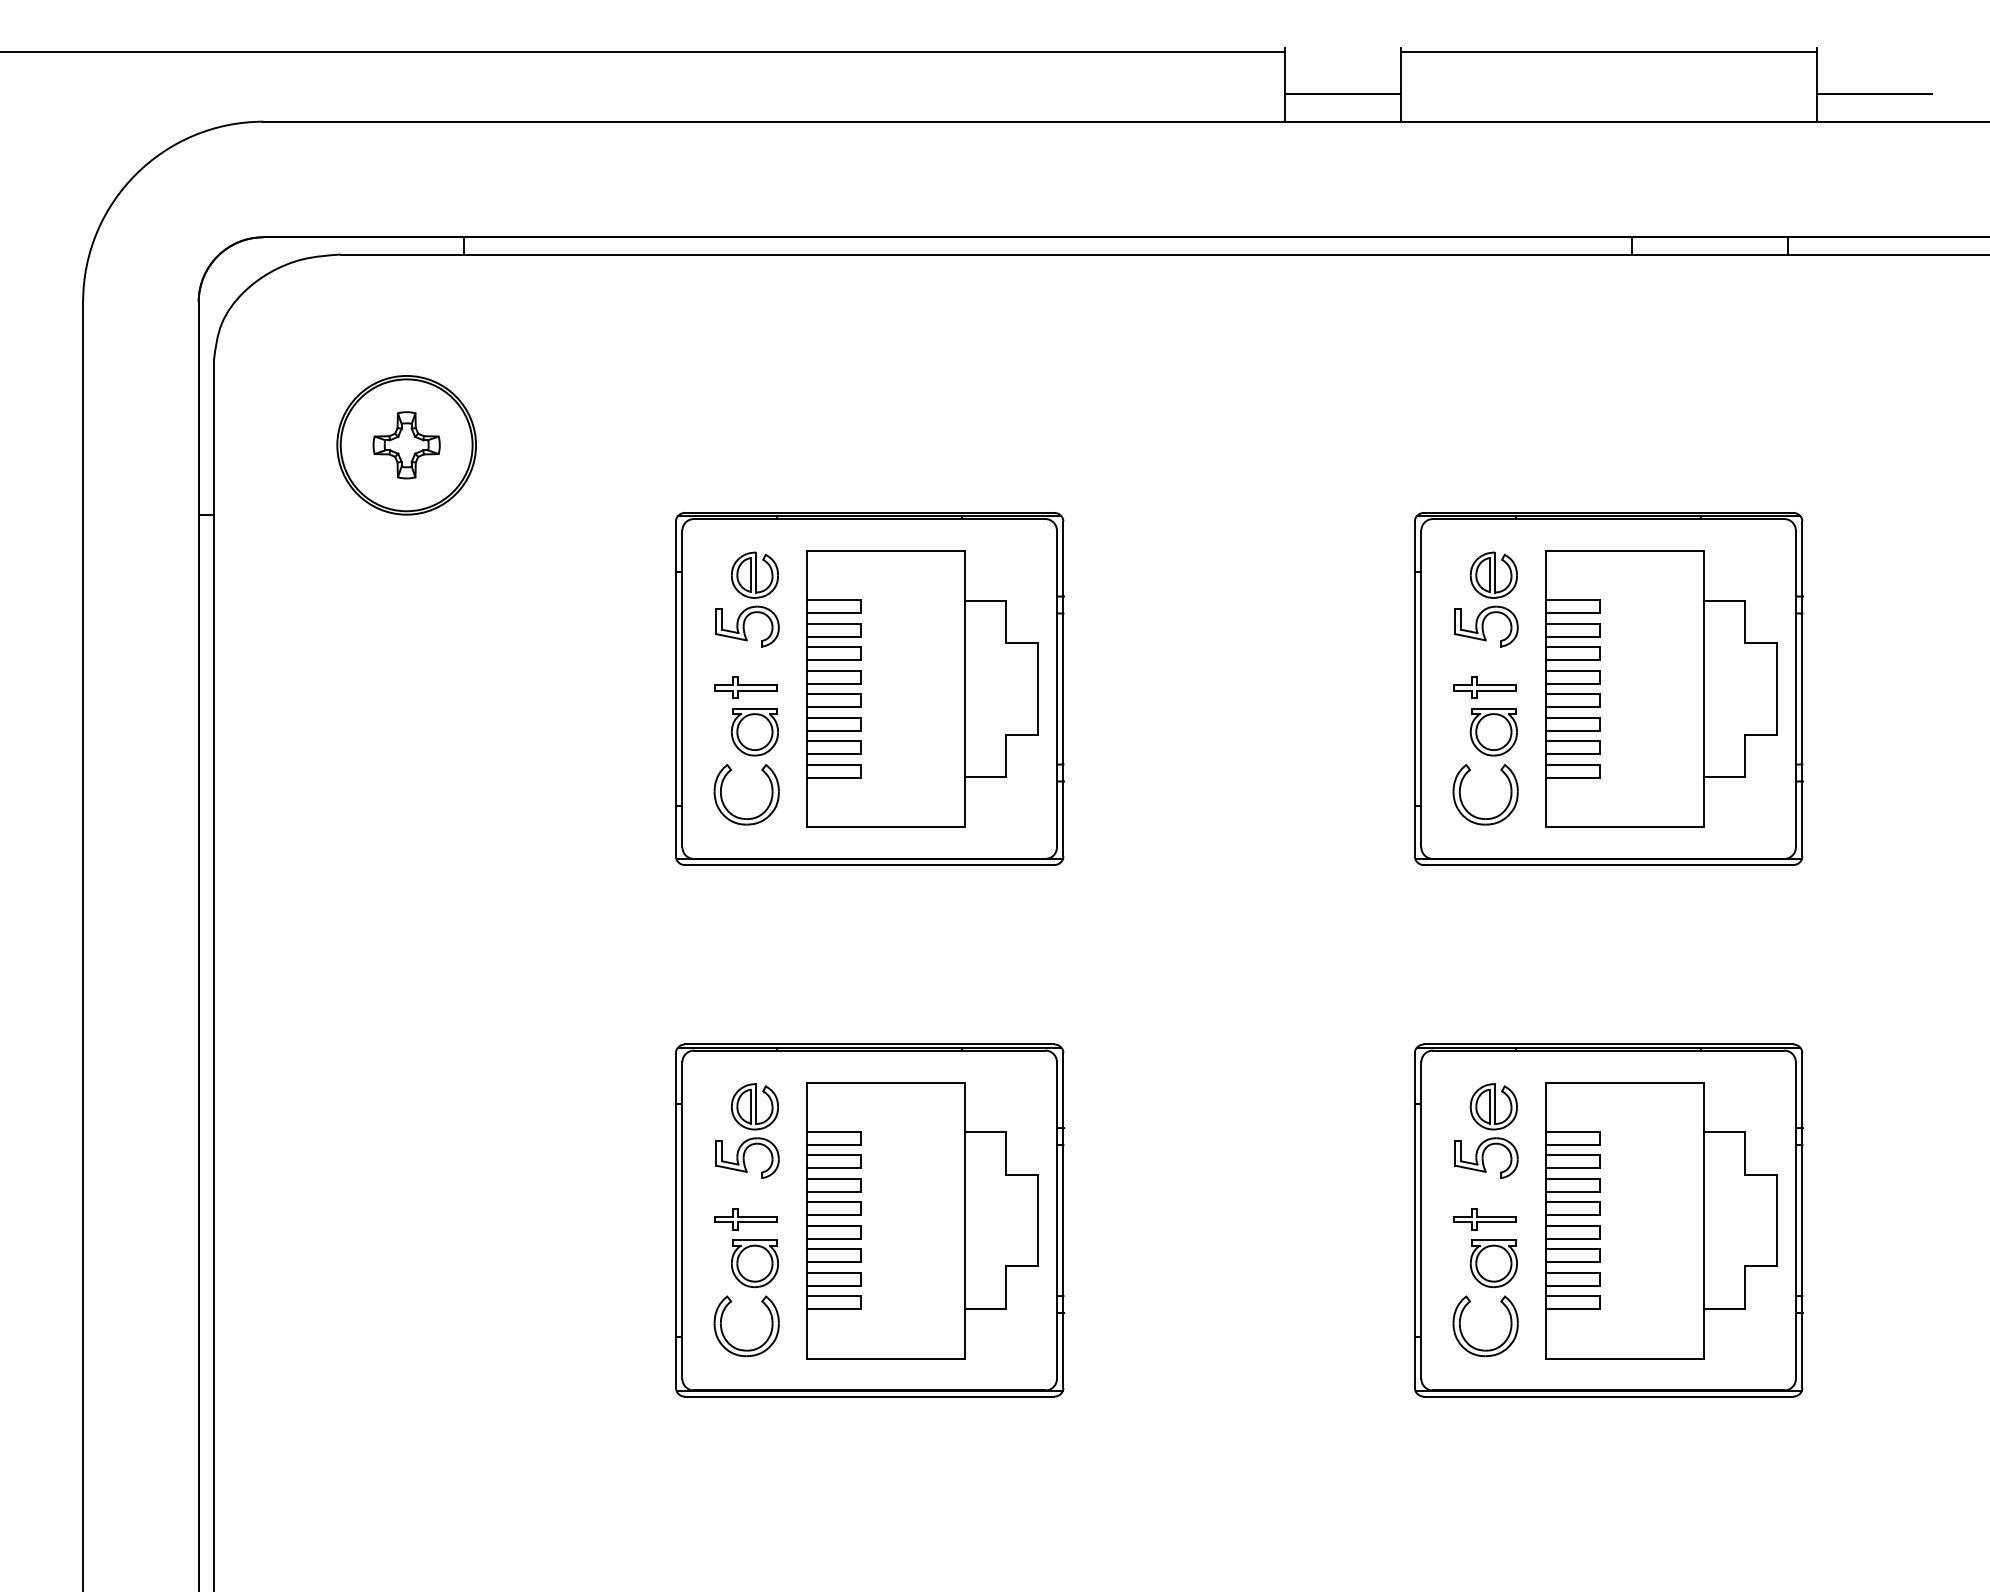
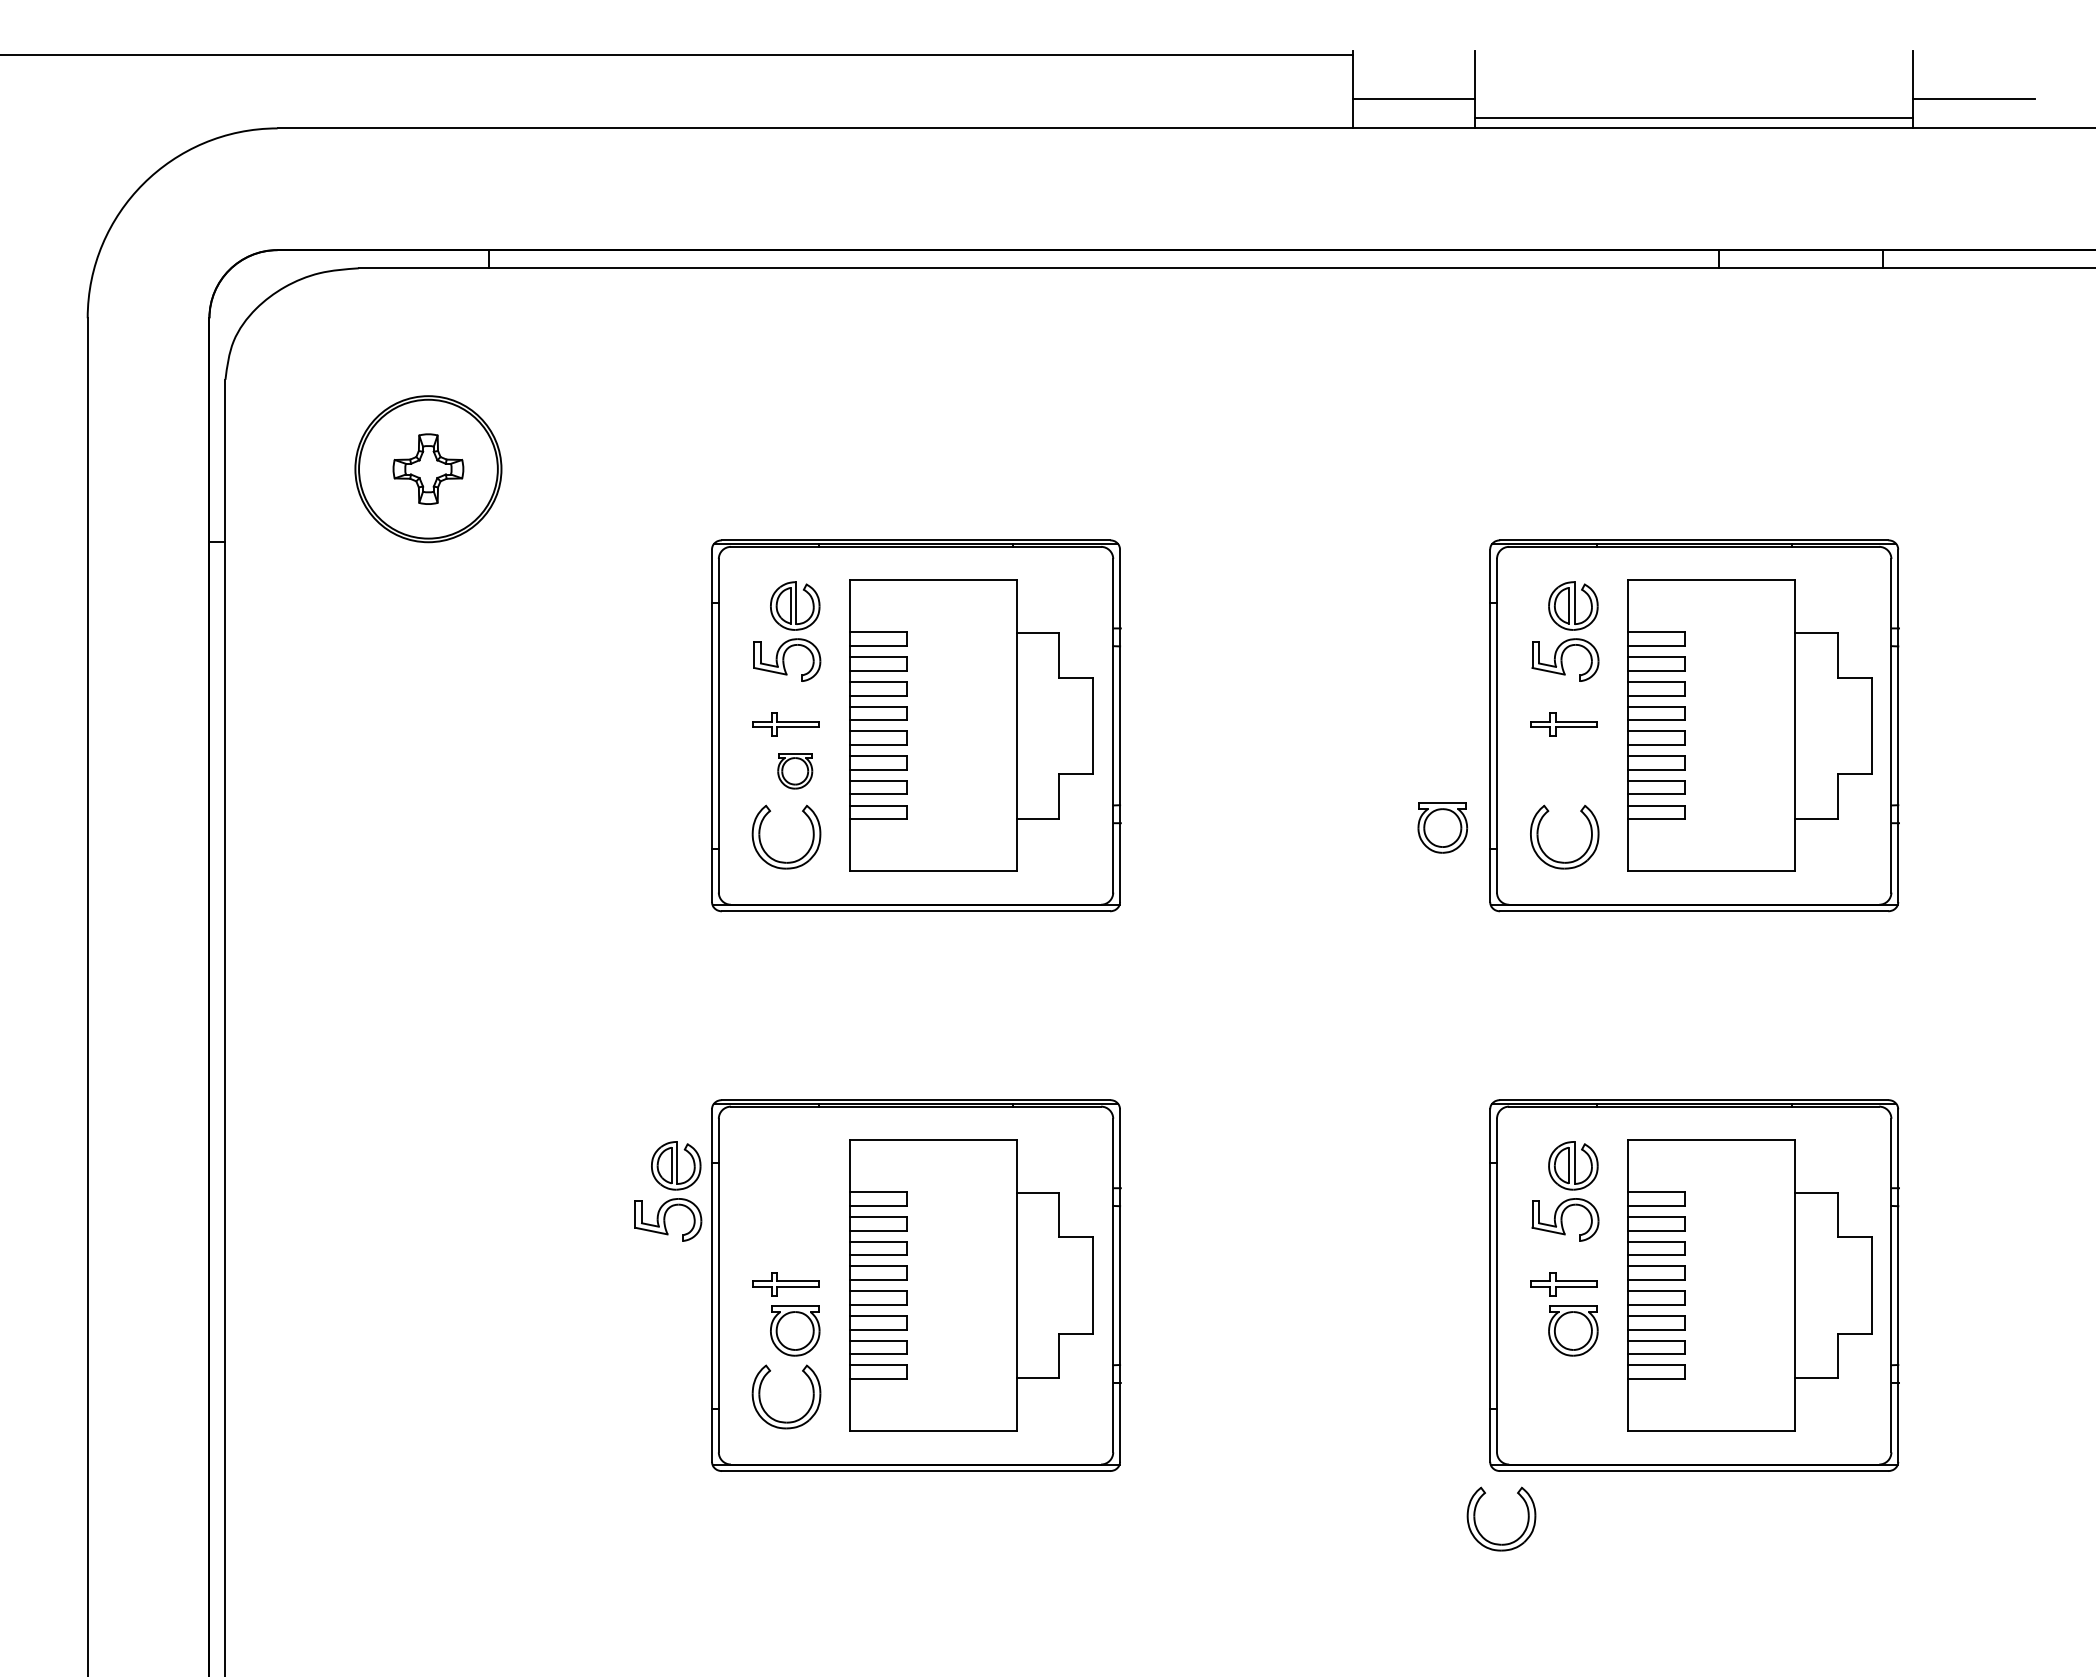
line: (1608, 52) -> (1694, 117), moved
part: (754, 732) -> (794, 771), size x0.7
part: (1493, 732) -> (1442, 828), moved
part: (747, 1130) -> (668, 1190), moved
part: (1485, 1349) -> (1501, 1543), moved

